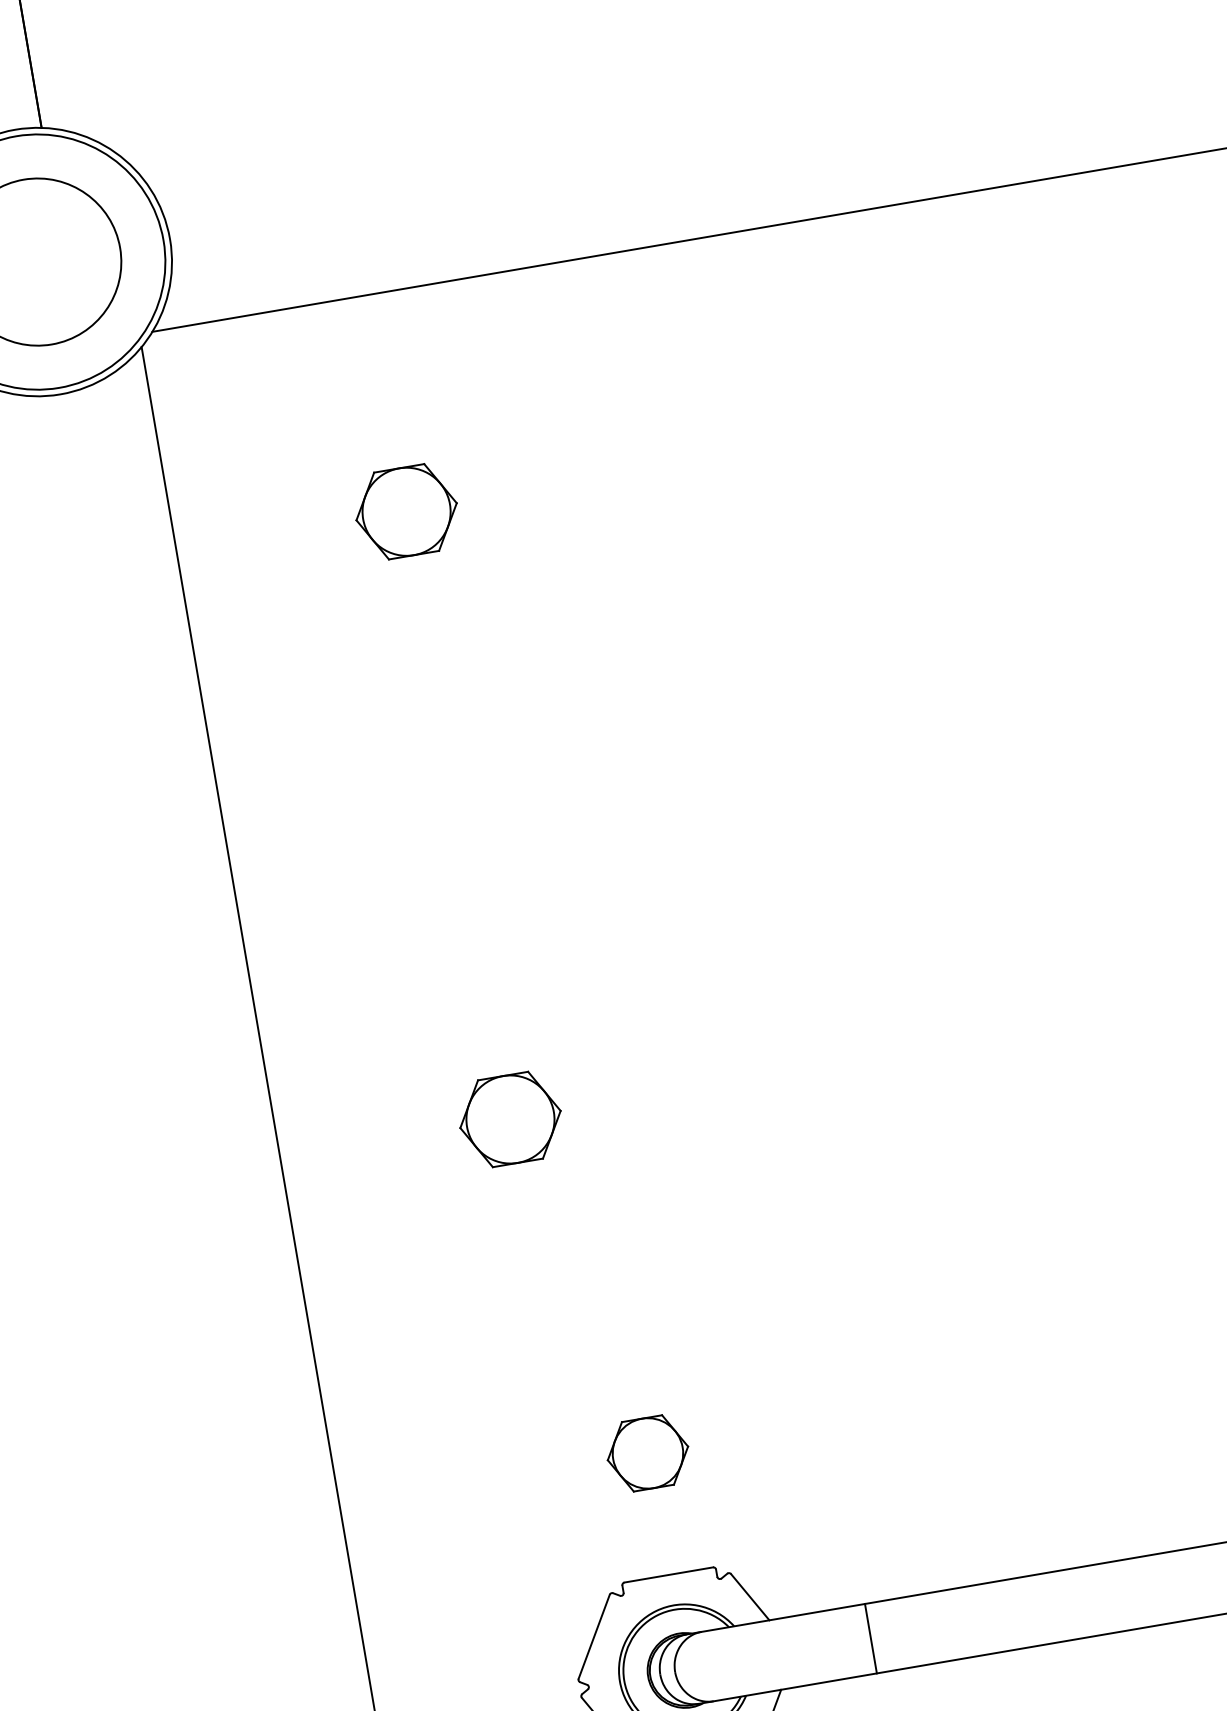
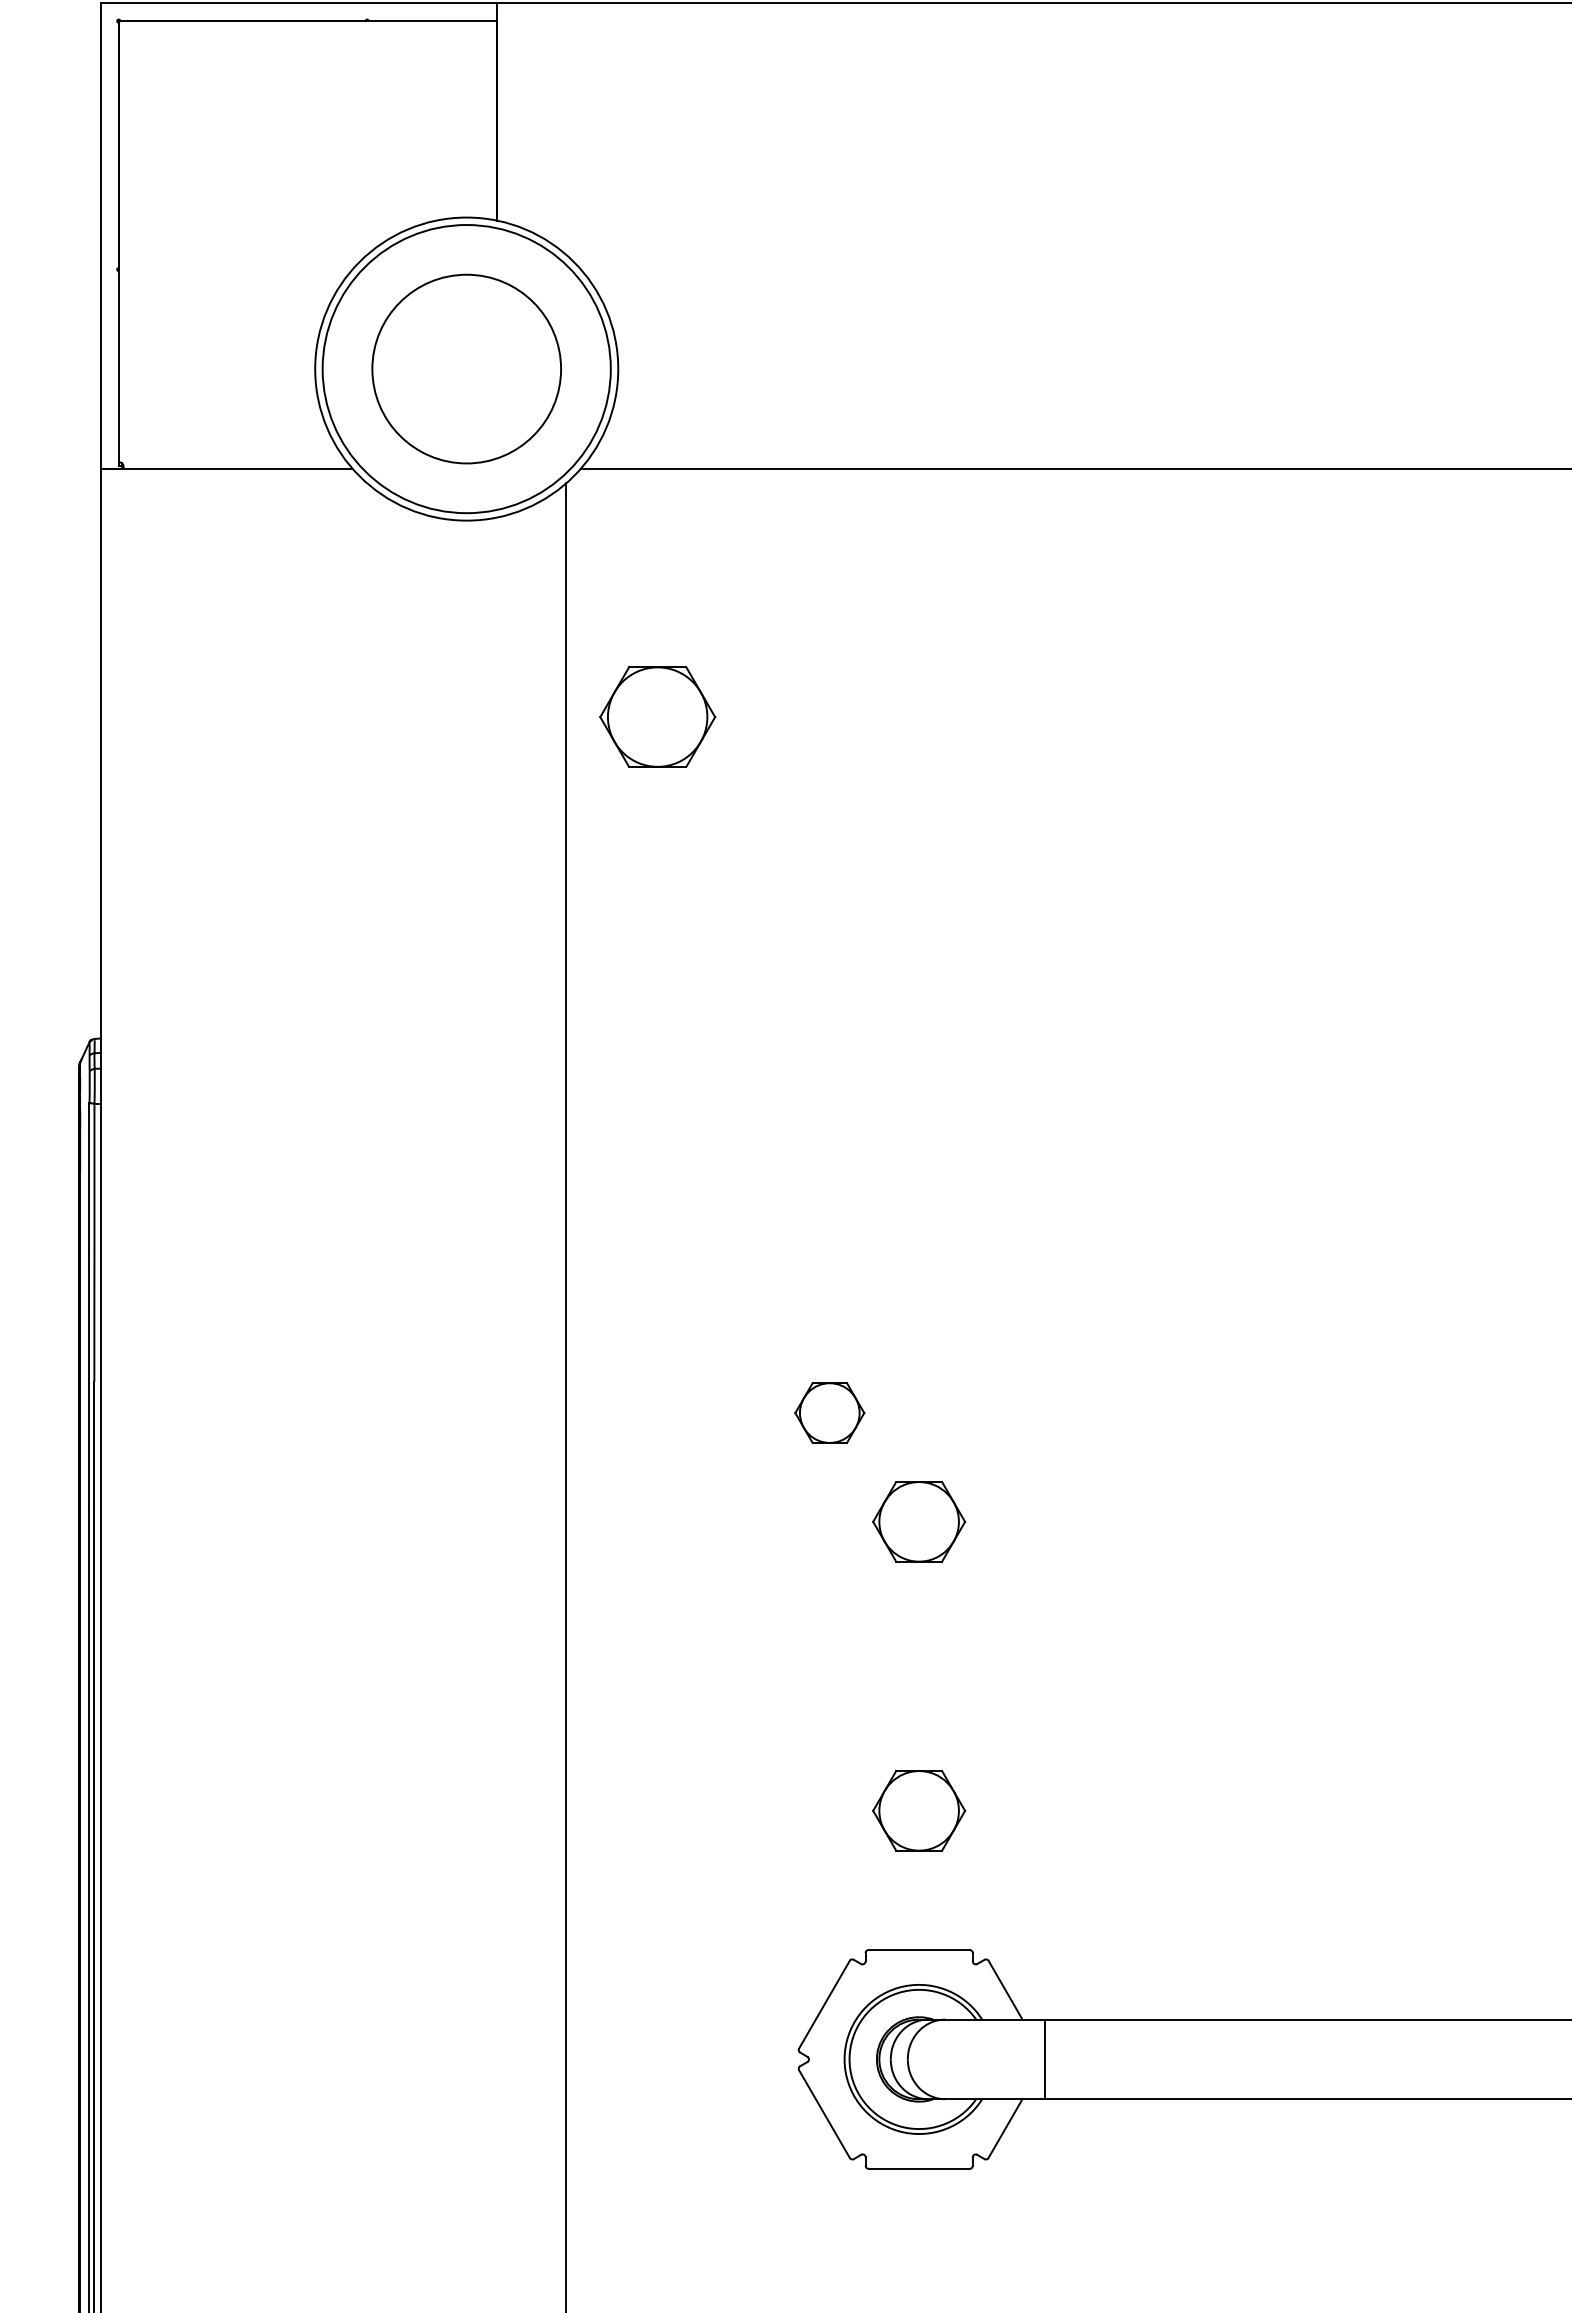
part: (406, 511) -> (657, 716), moved
part: (510, 1118) -> (829, 1412), size x0.6
part: (605, 1200) -> (919, 1521), added
line: (871, 1638) -> (1045, 2059), moved

